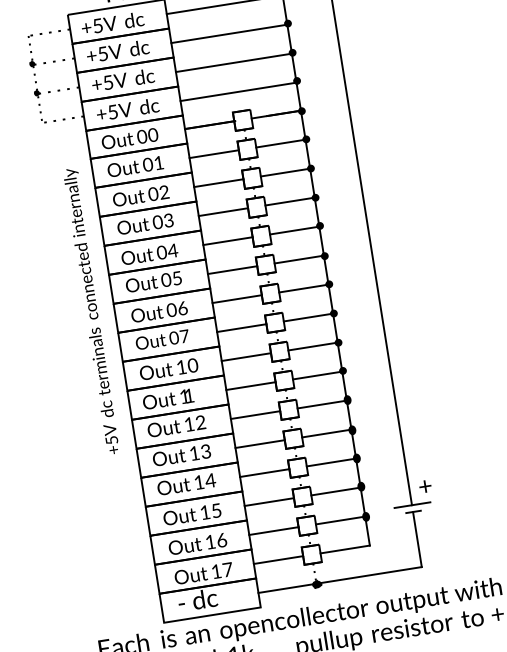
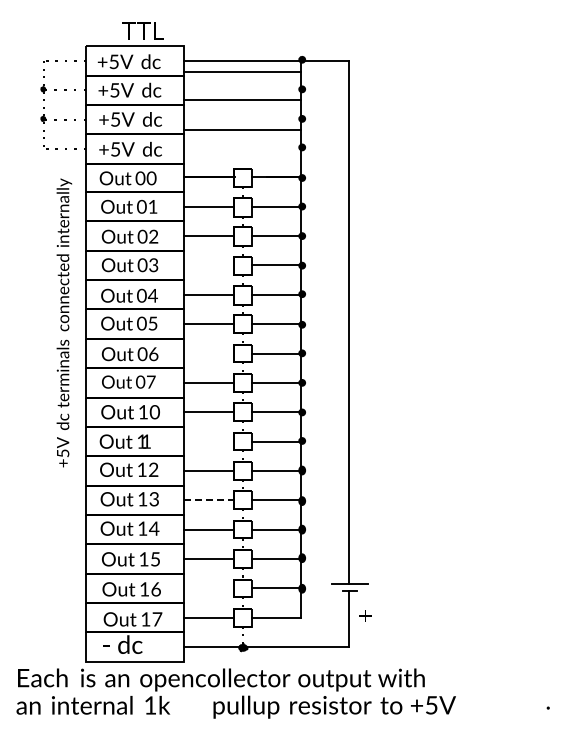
line: (229, 34) -> (242, 72), moved
line: (233, 62) -> (242, 99), moved
line: (238, 92) -> (242, 130), moved
line: (222, 212) -> (208, 265), removed
line: (236, 299) -> (208, 353), removed
text: (92, 310) -> (64, 322), moved
line: (250, 386) -> (208, 441), removed
line: (259, 444) -> (208, 500), solid -> dashed
text: (425, 485) -> (365, 615), moved
line: (273, 531) -> (208, 588), removed

